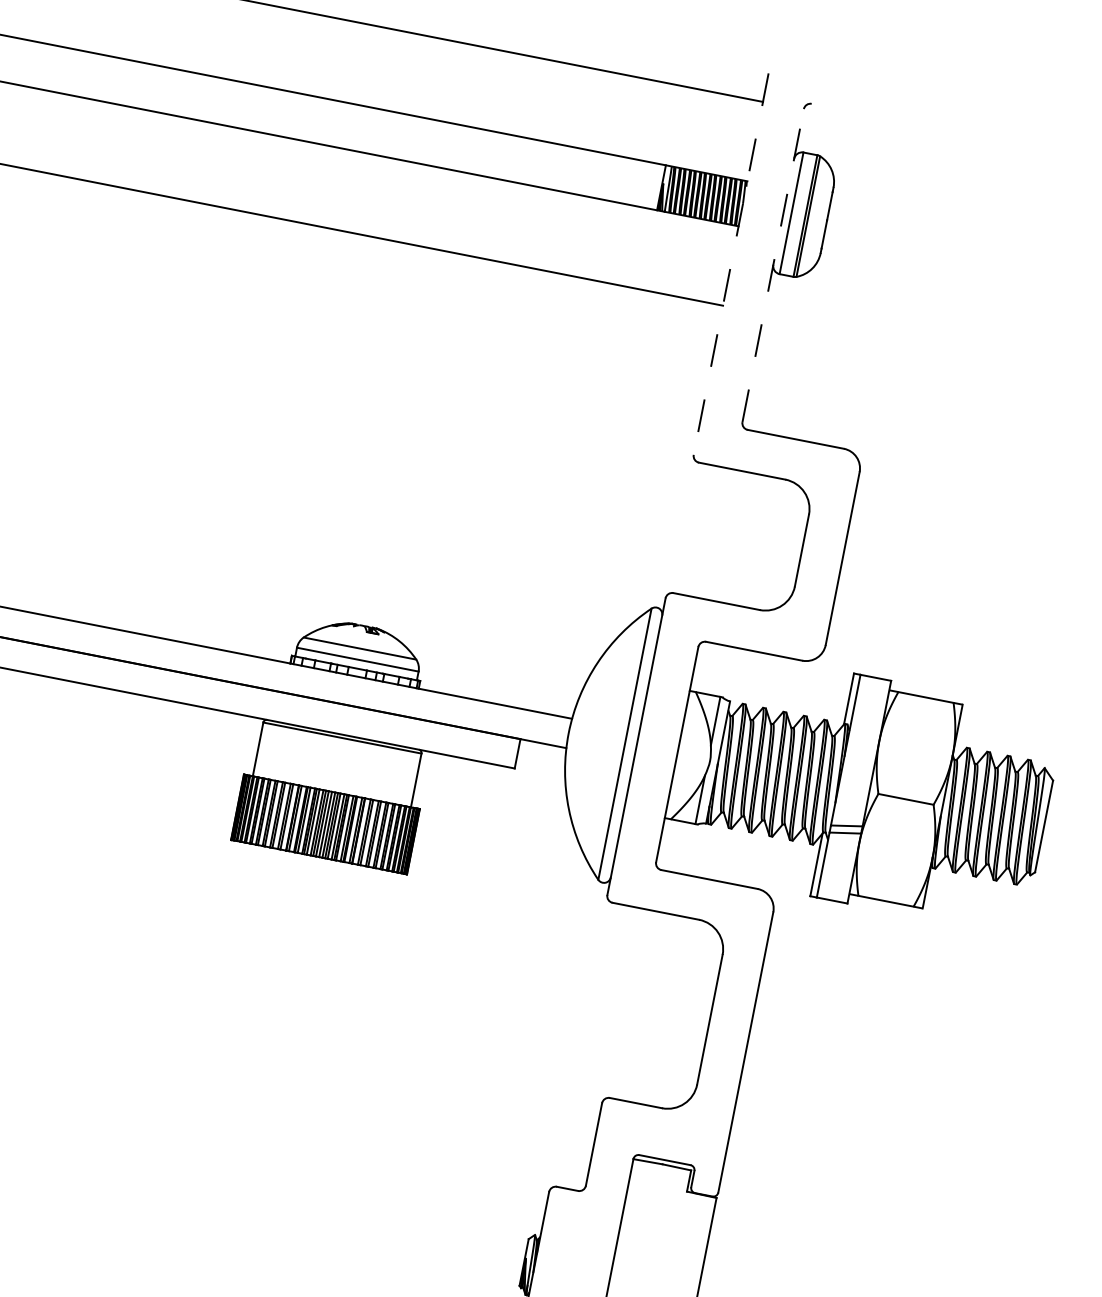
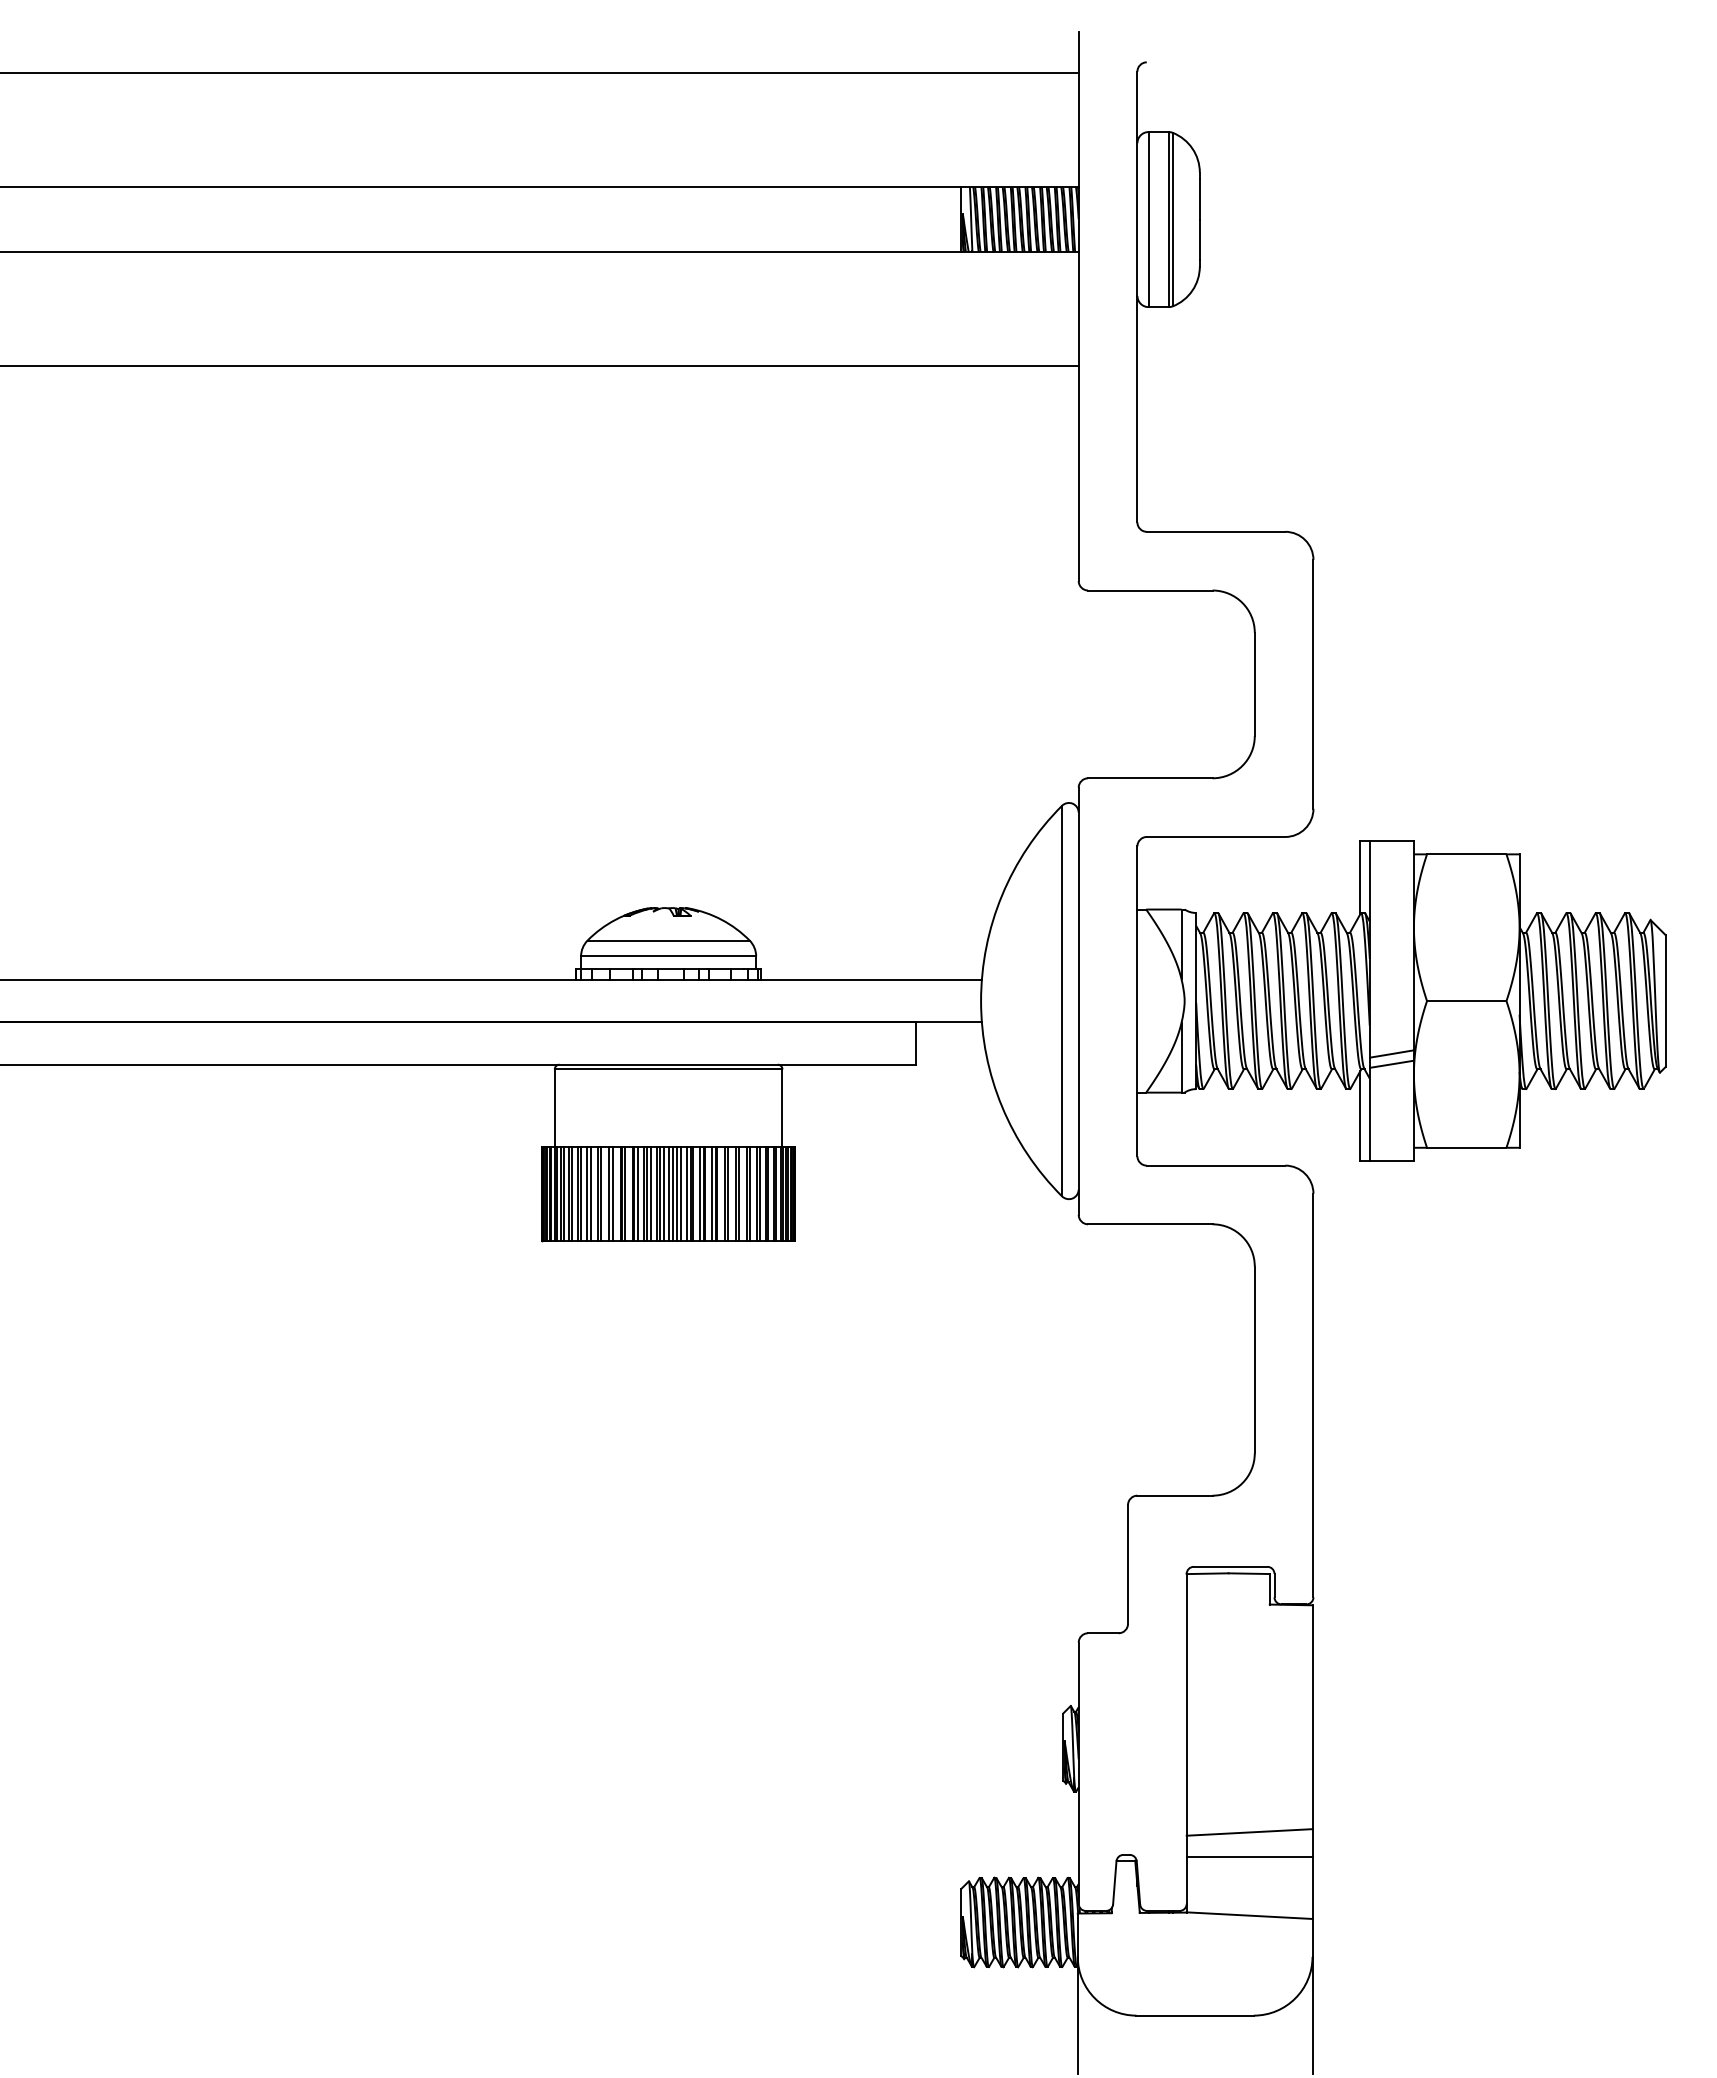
line: (731, 264) -> (1078, 306), dashed -> solid
line: (773, 265) -> (1137, 296), dashed -> solid

